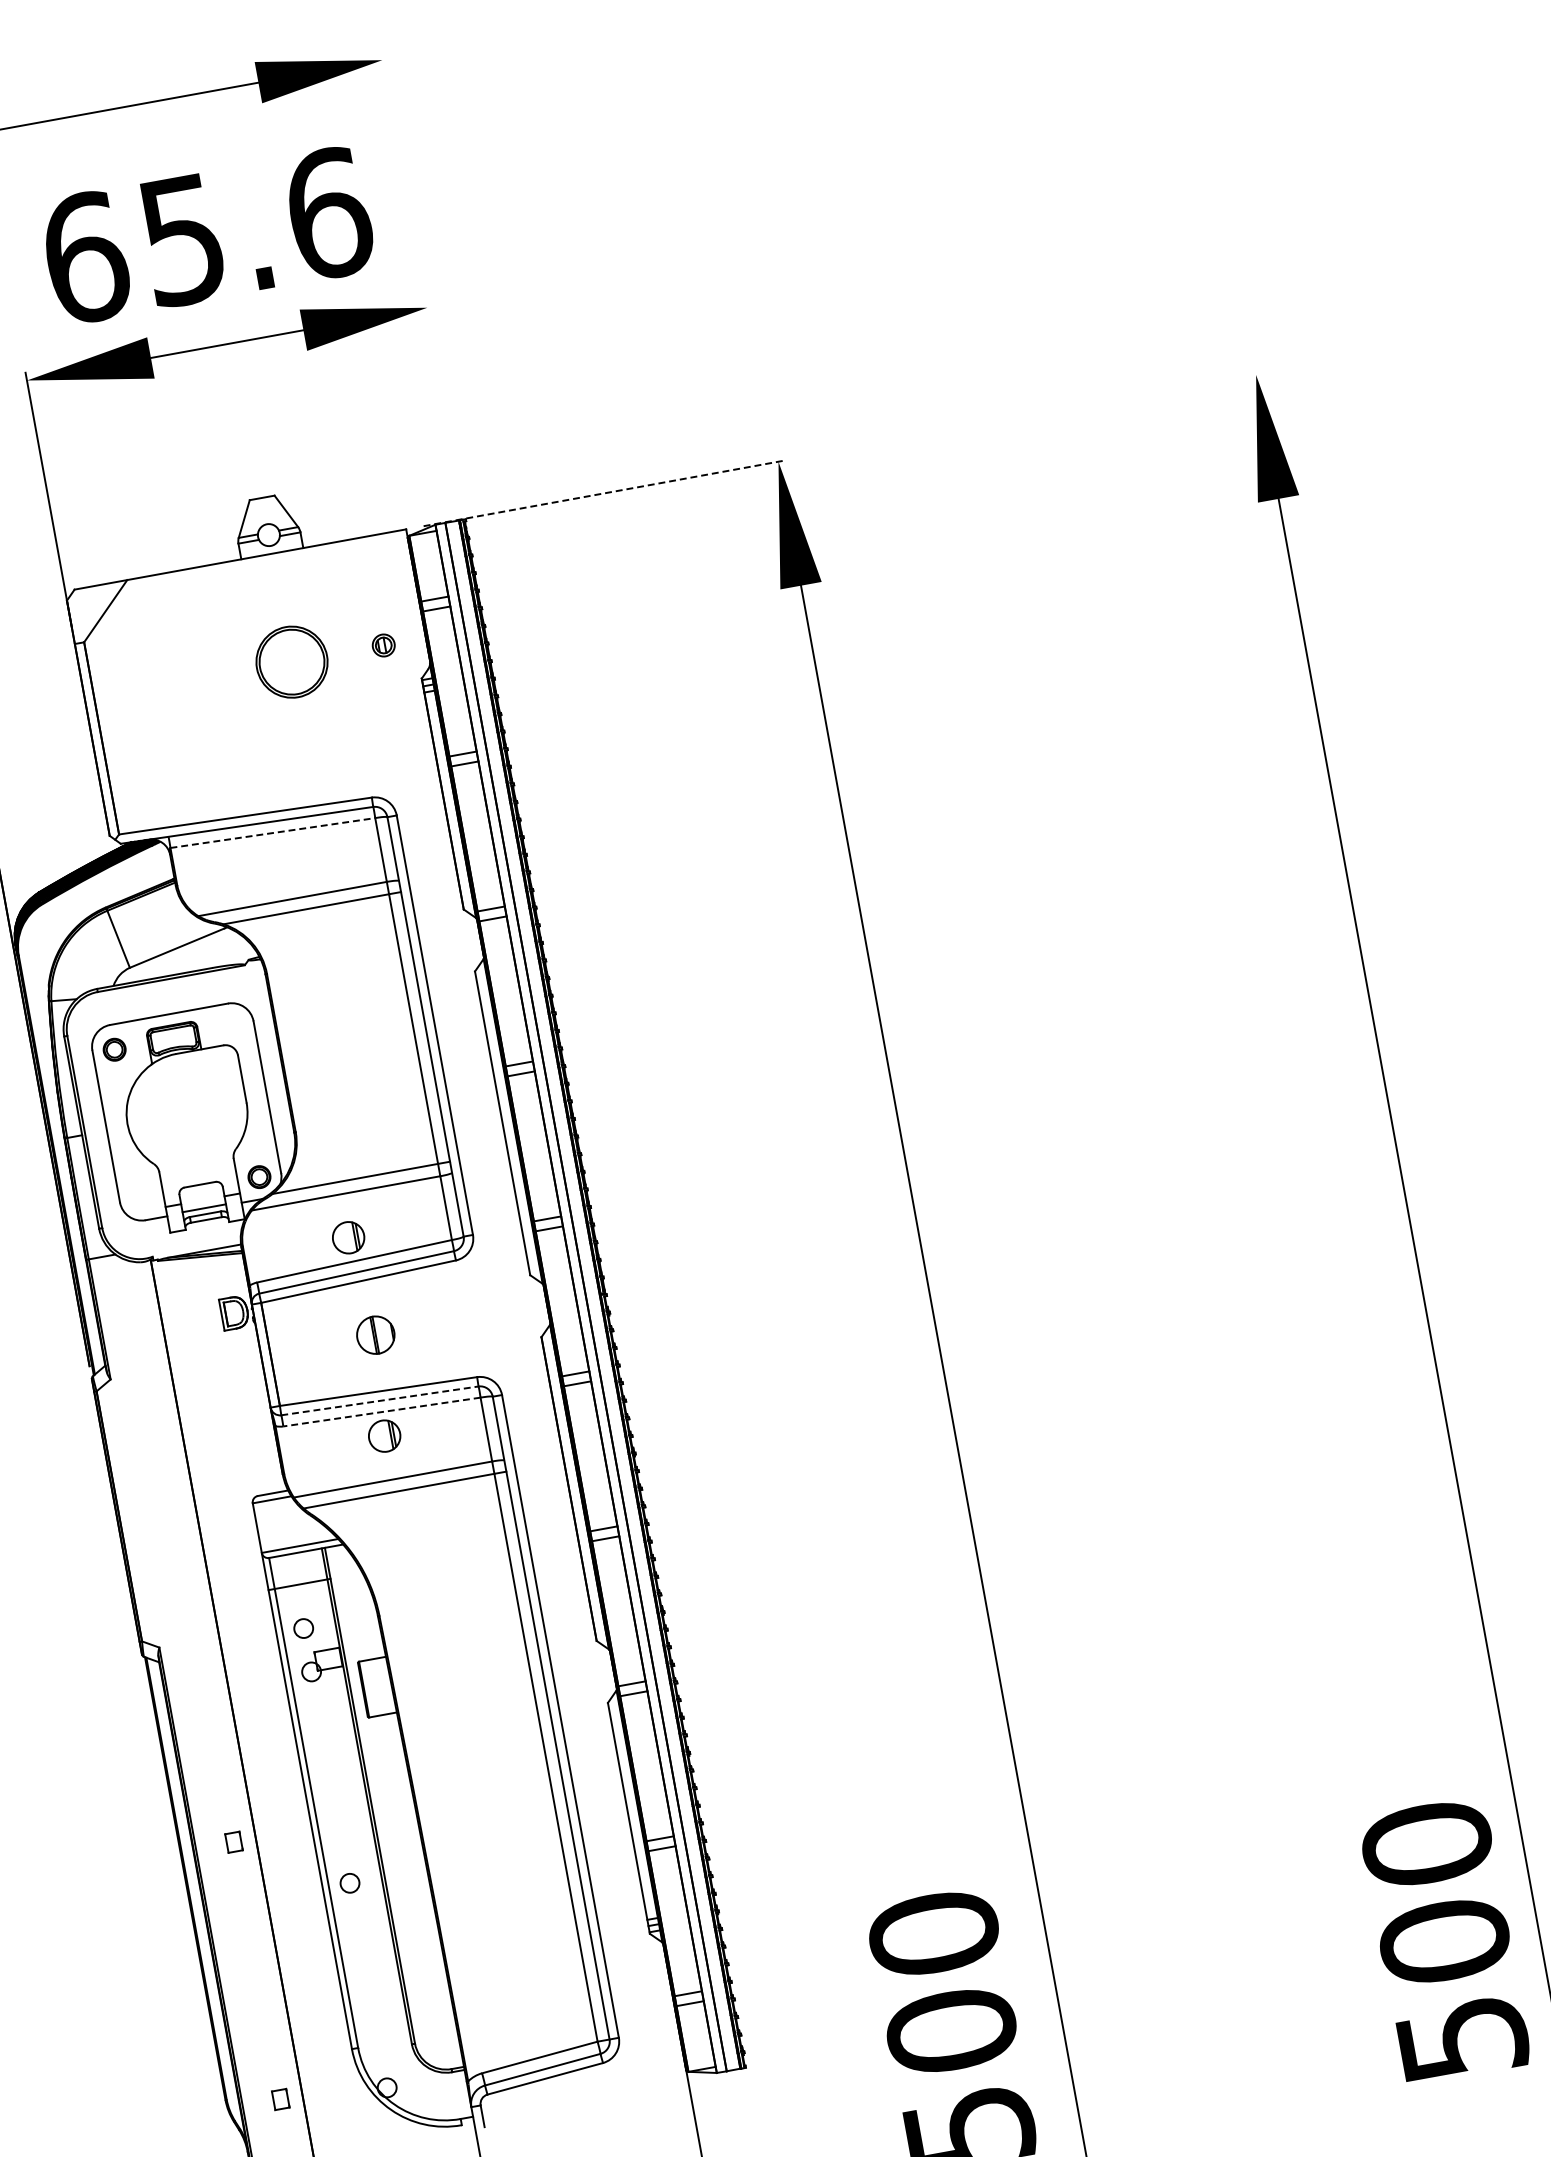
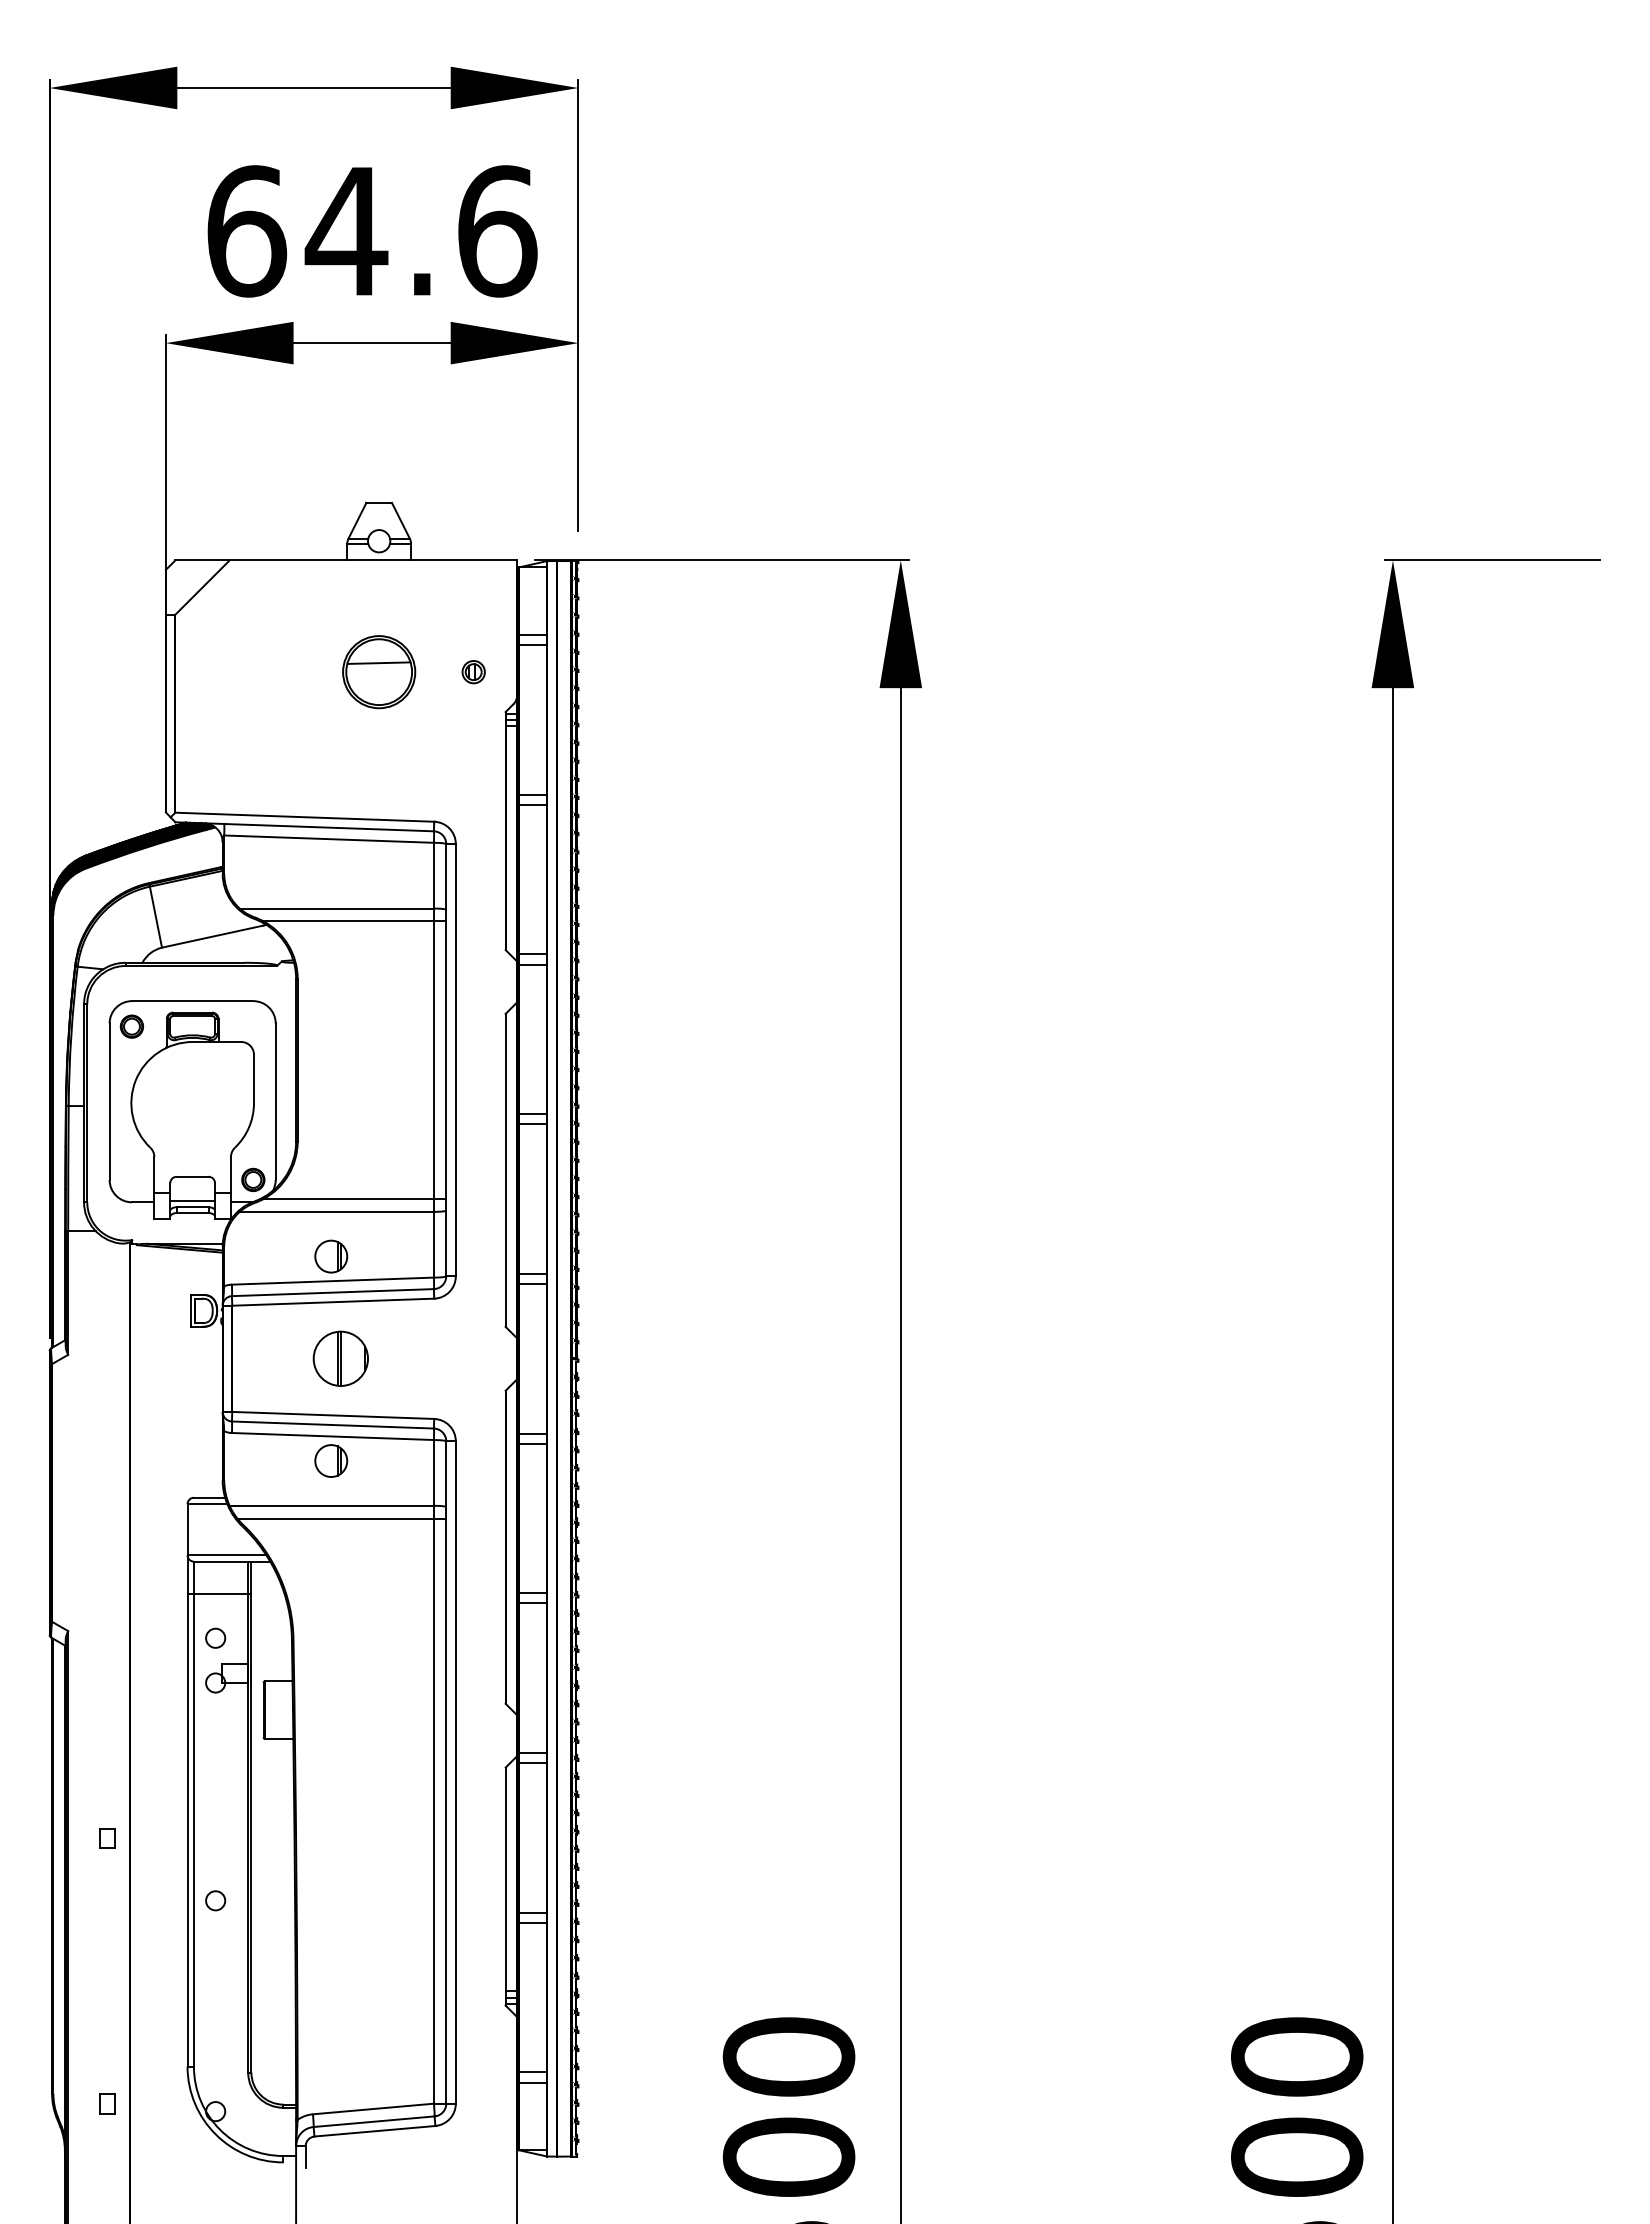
text: (182, 241) -> (346, 232), 65.6 -> 64.6
line: (420, 271) -> (578, 305), added
line: (1352, 357) -> (1492, 560), added
line: (604, 493) -> (721, 560), dashed -> solid
line: (289, 652) -> (378, 662), added
line: (273, 833) -> (329, 839), dashed -> solid
part: (375, 1335) -> (340, 1358), size x1.43
line: (380, 1401) -> (333, 1425), dashed -> solid
line: (381, 1412) -> (332, 1436), dashed -> solid

